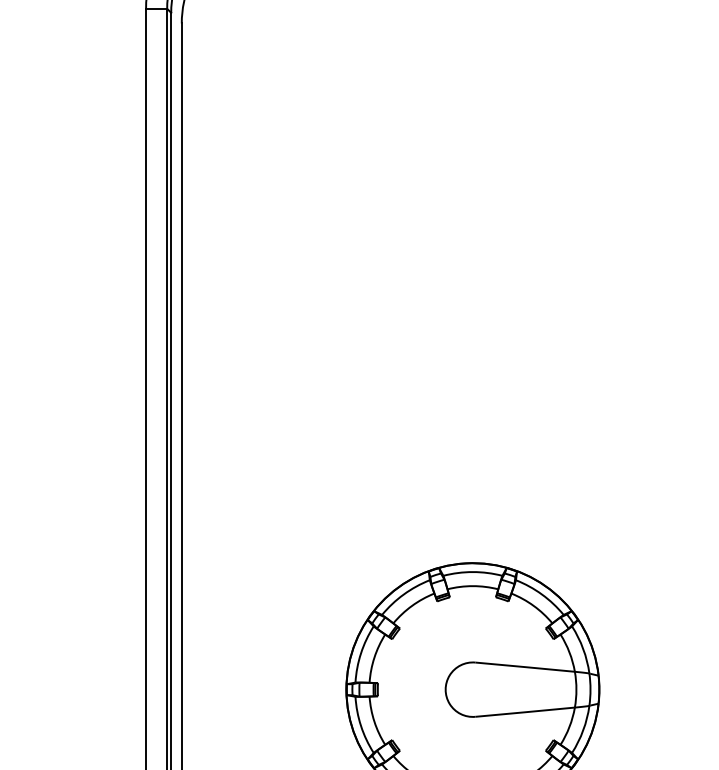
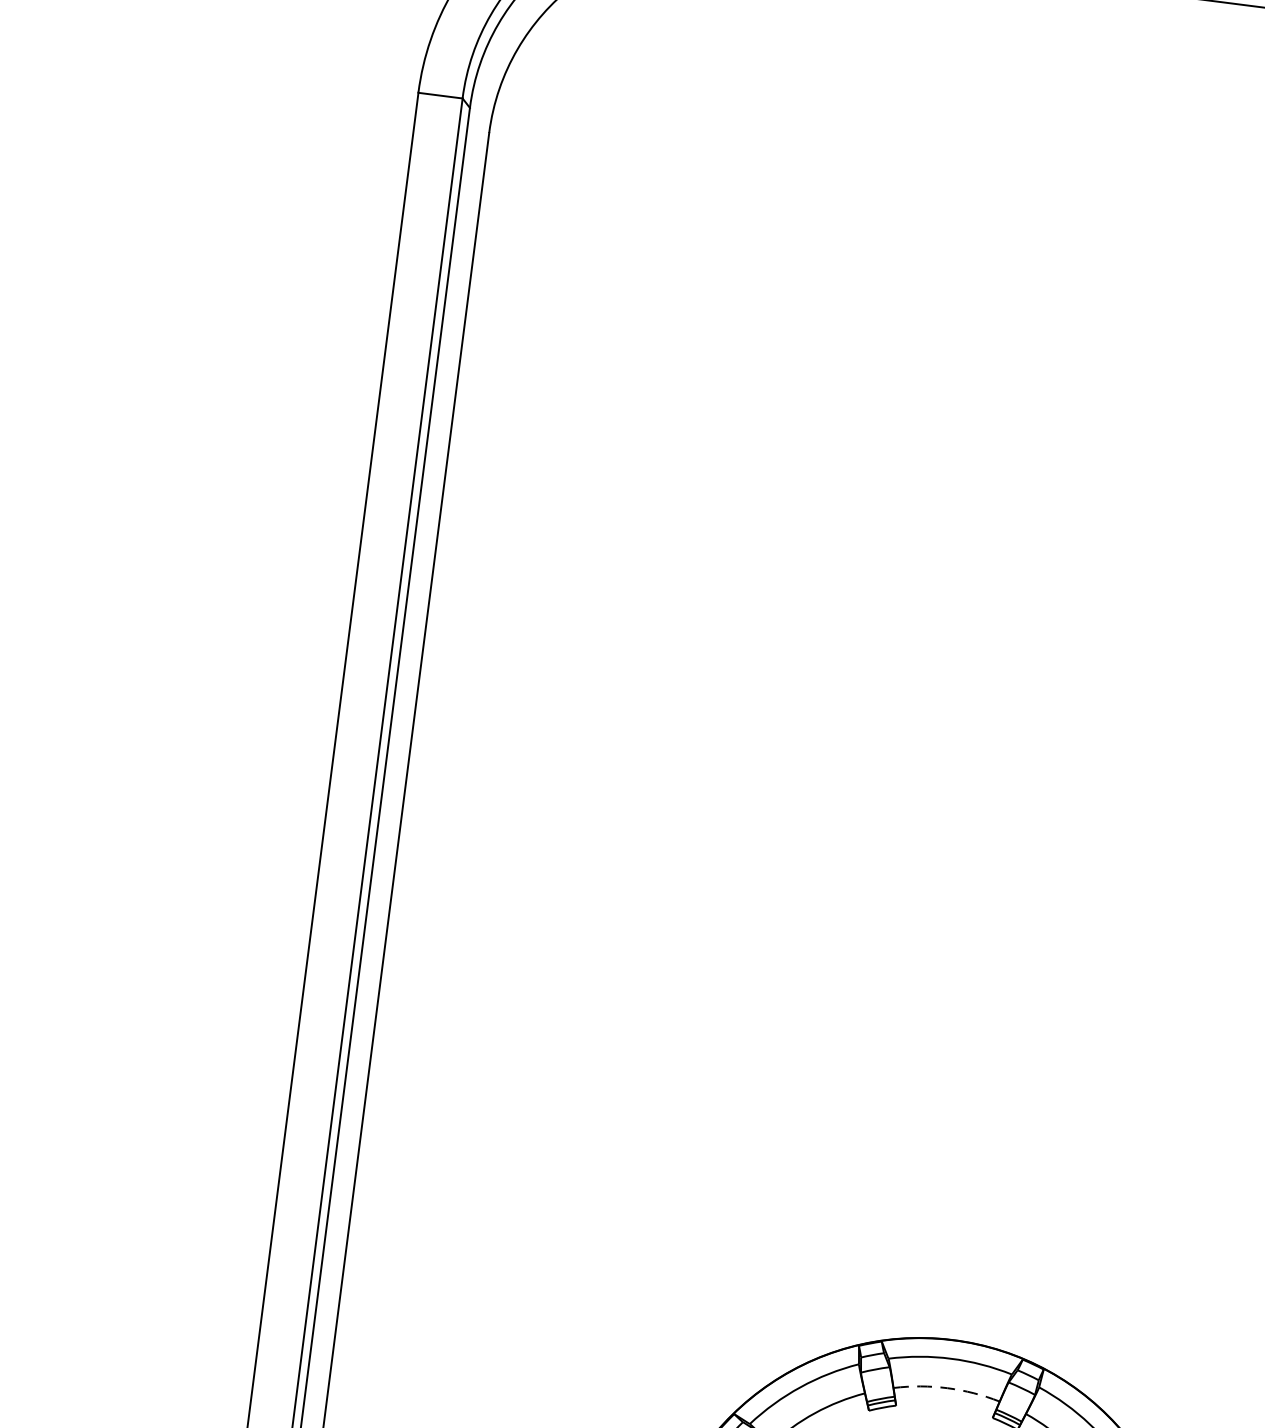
arc: (472, 586) -> (946, 1388), solid -> dashed

